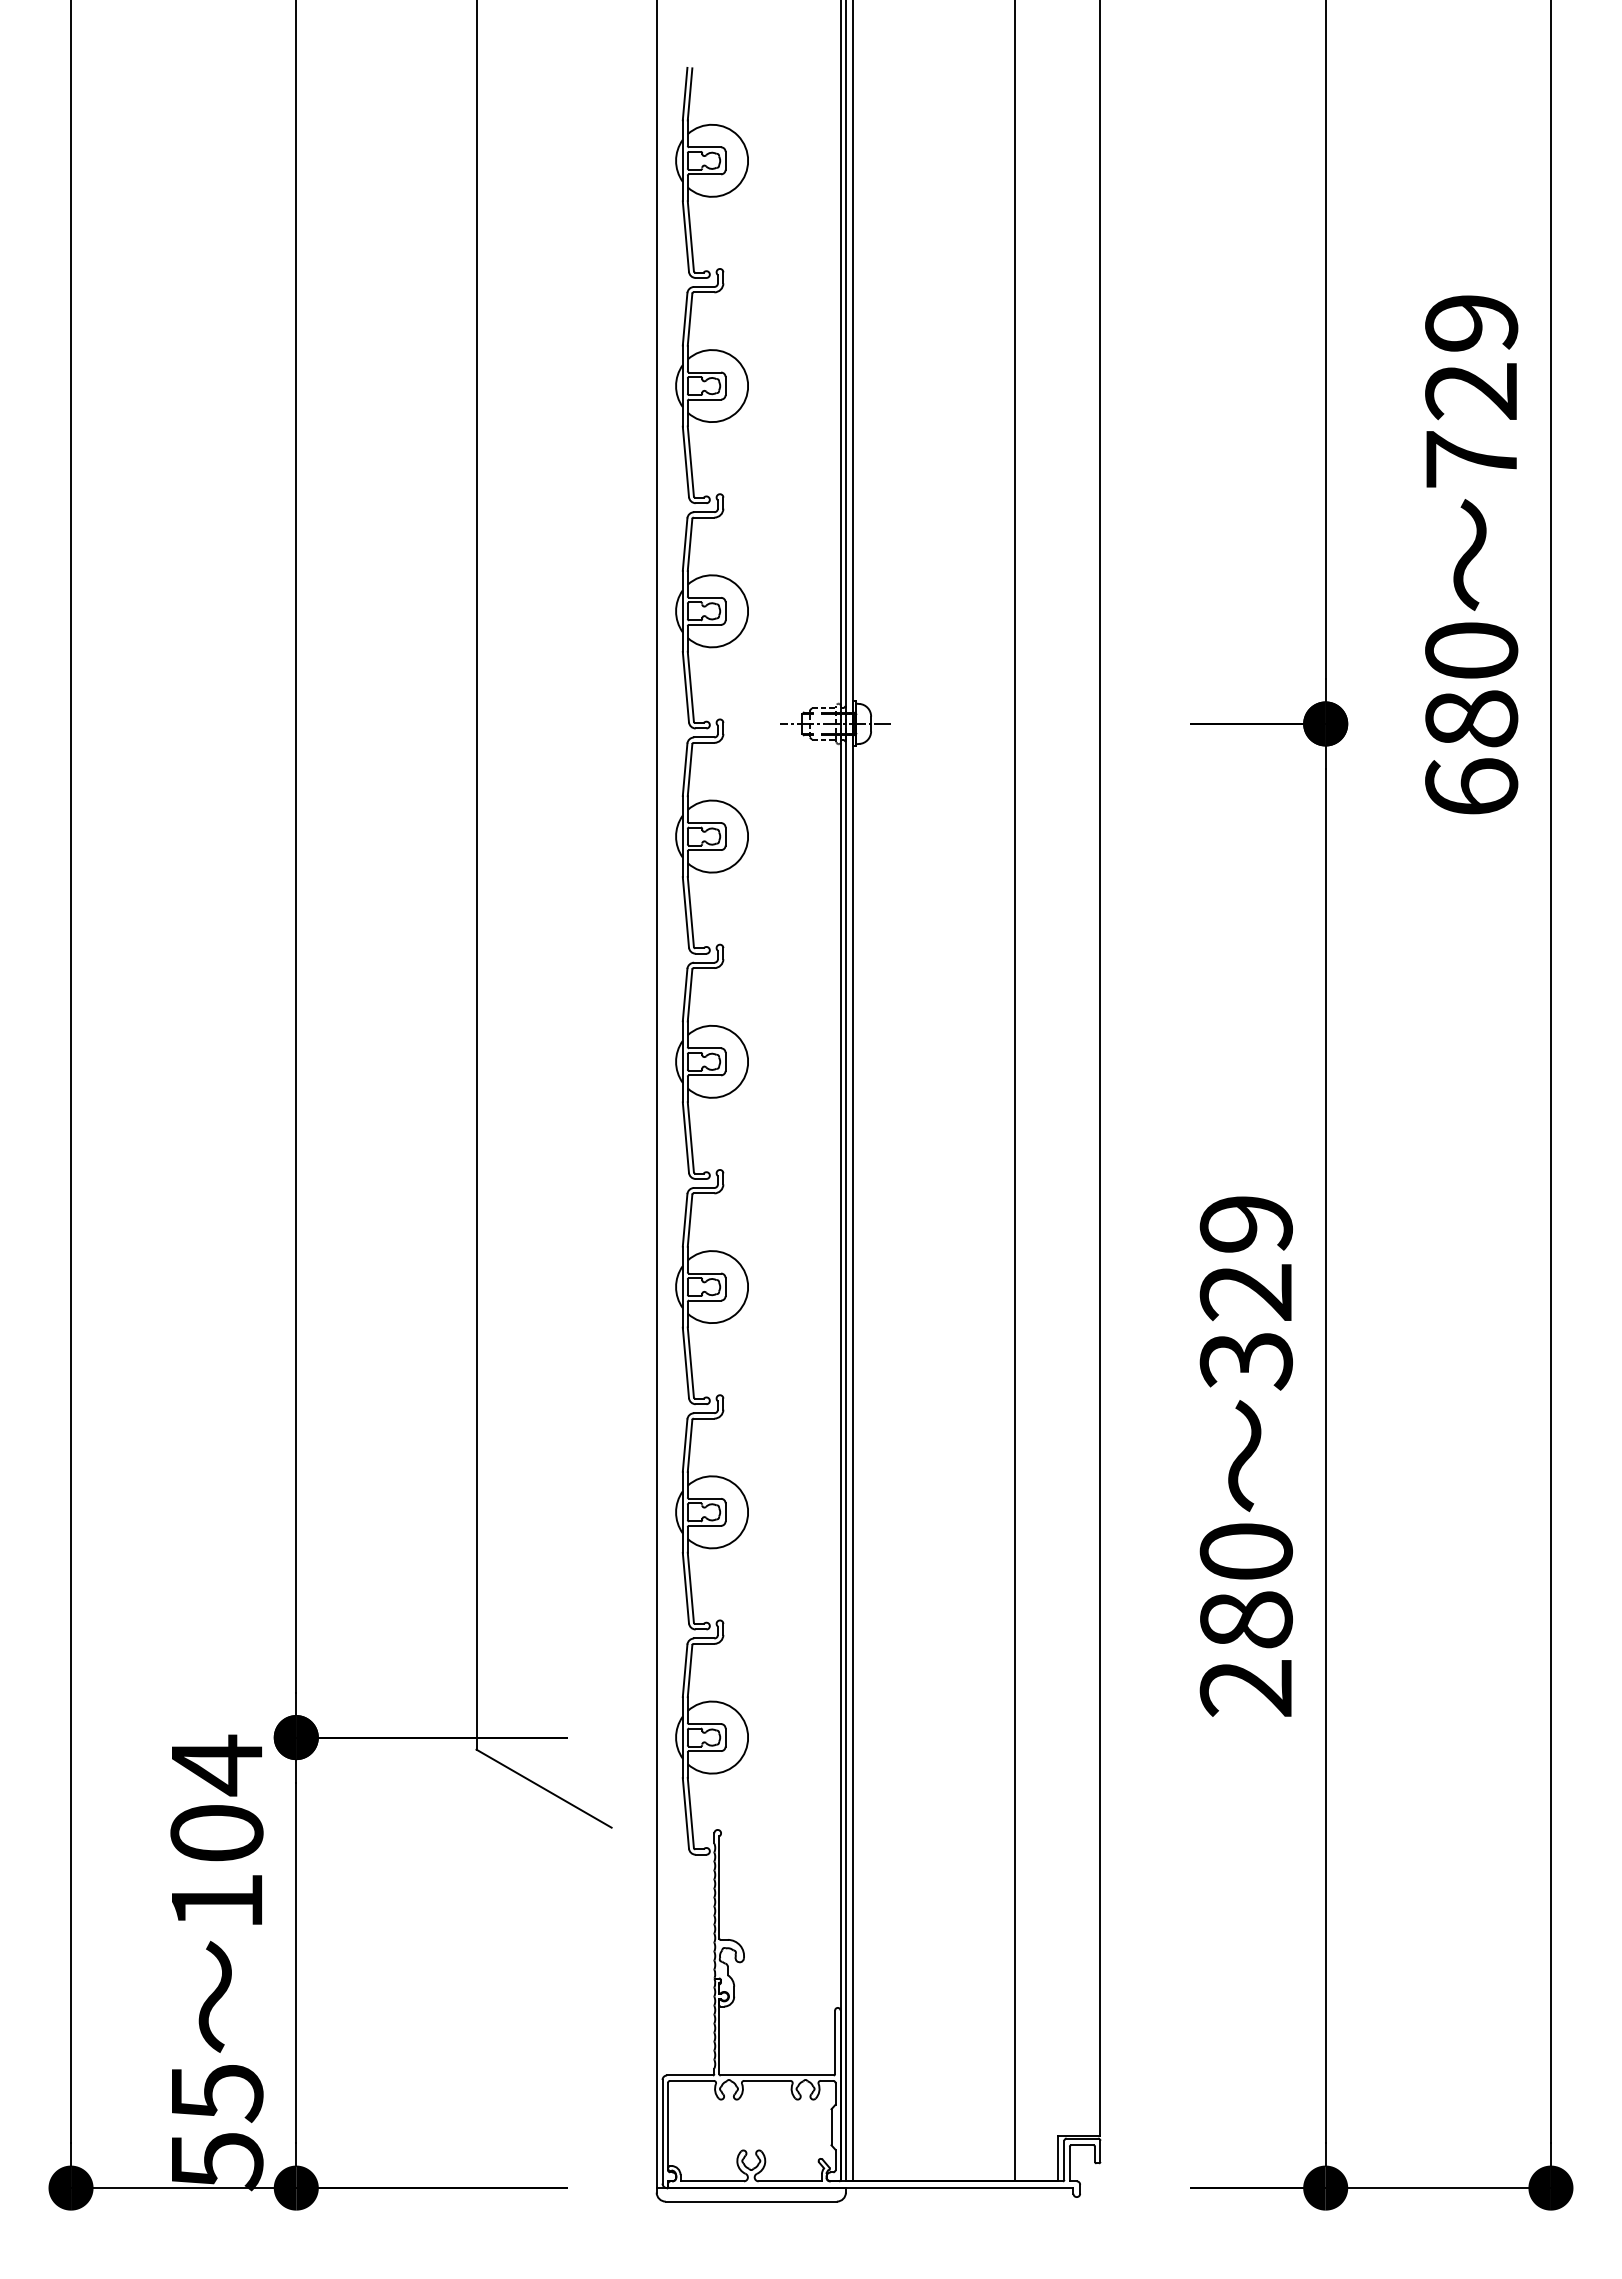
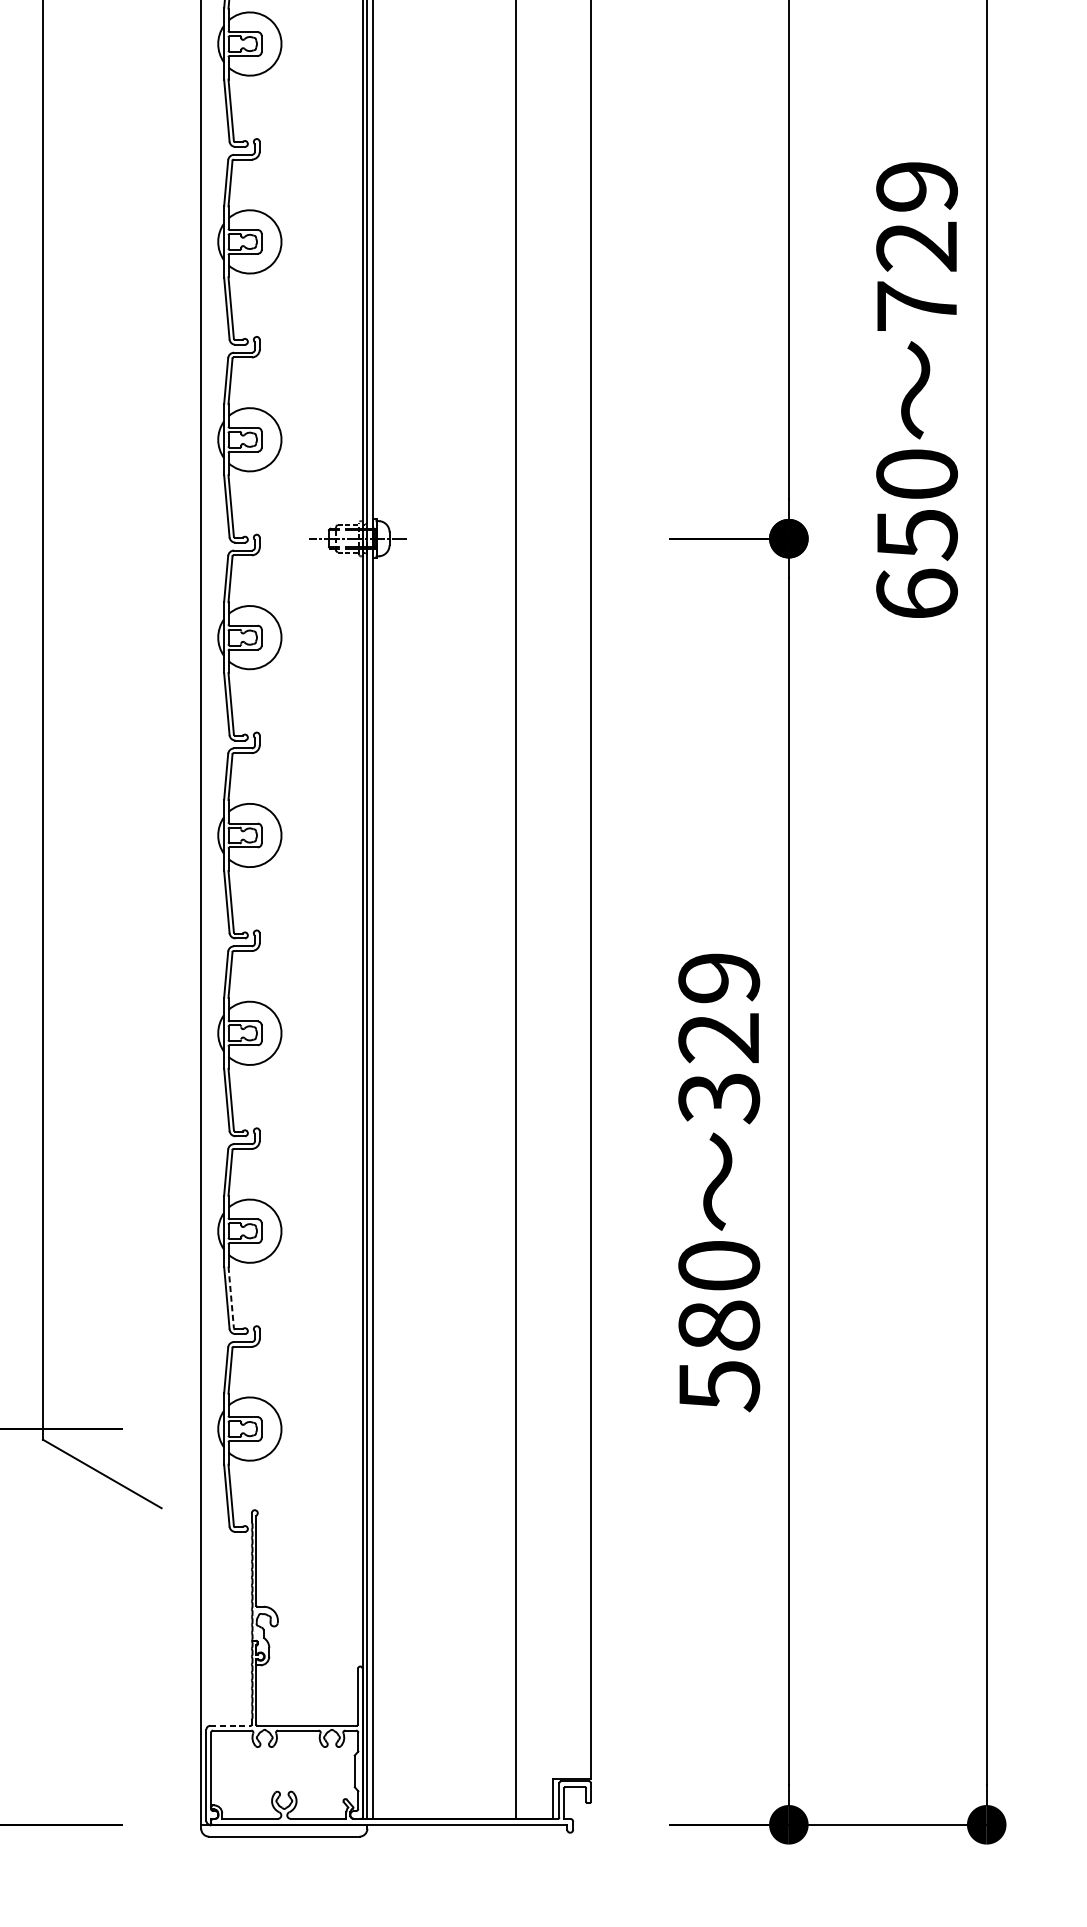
text: (1471, 719) -> (916, 534), 680 -> 650
line: (690, 1588) -> (230, 1298), solid -> dashed
text: (1245, 1689) -> (718, 1386), 280 -> 580
line: (690, 2075) -> (230, 1725), solid -> dashed

